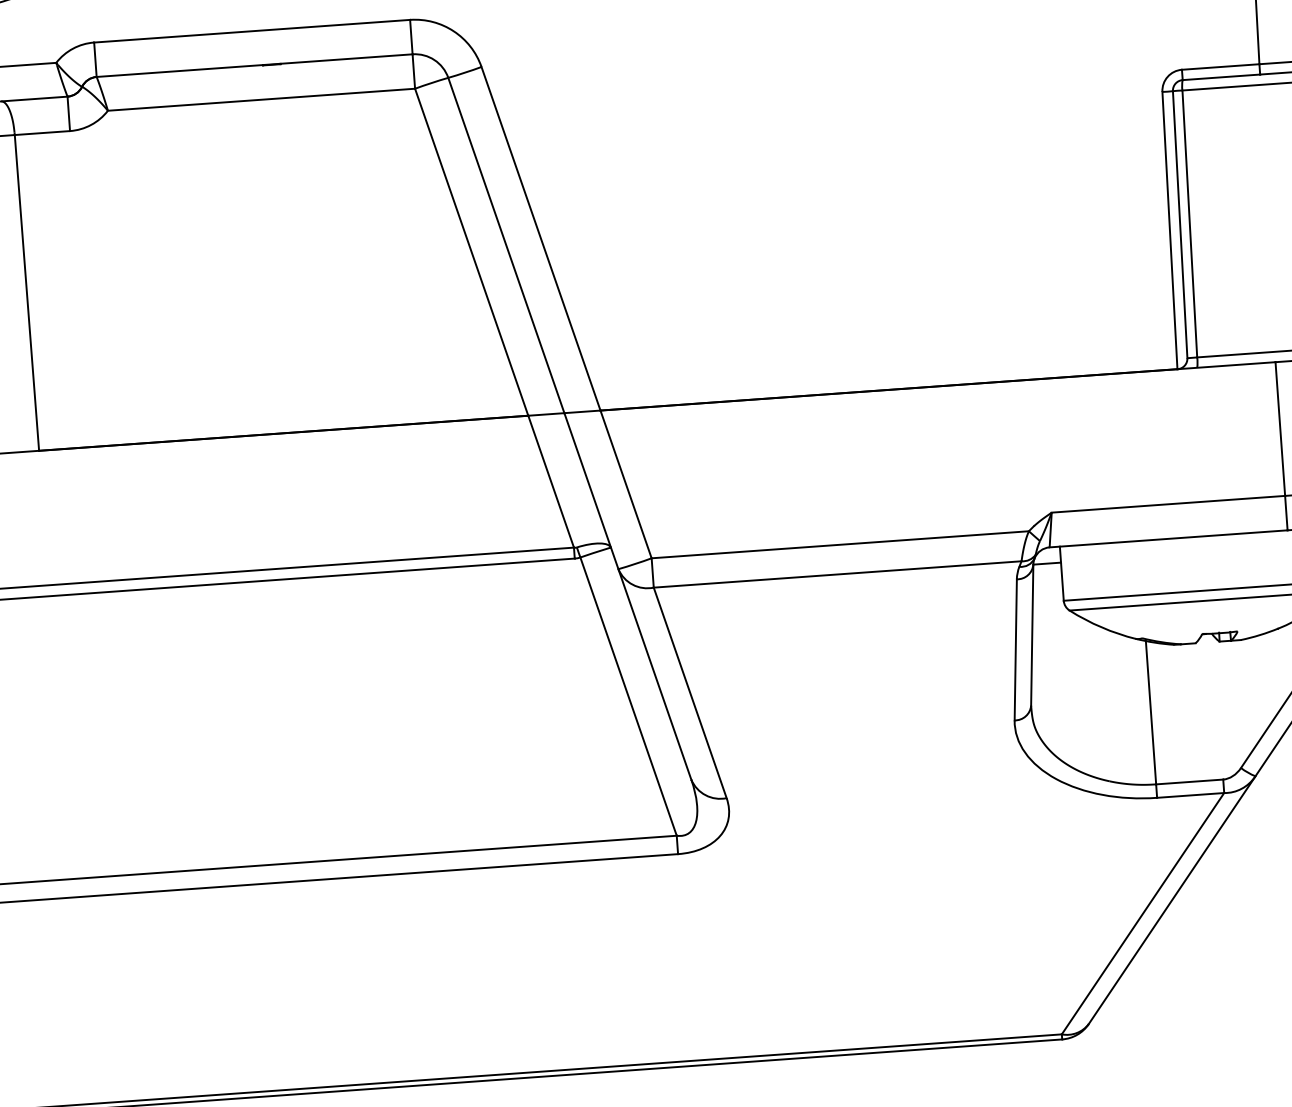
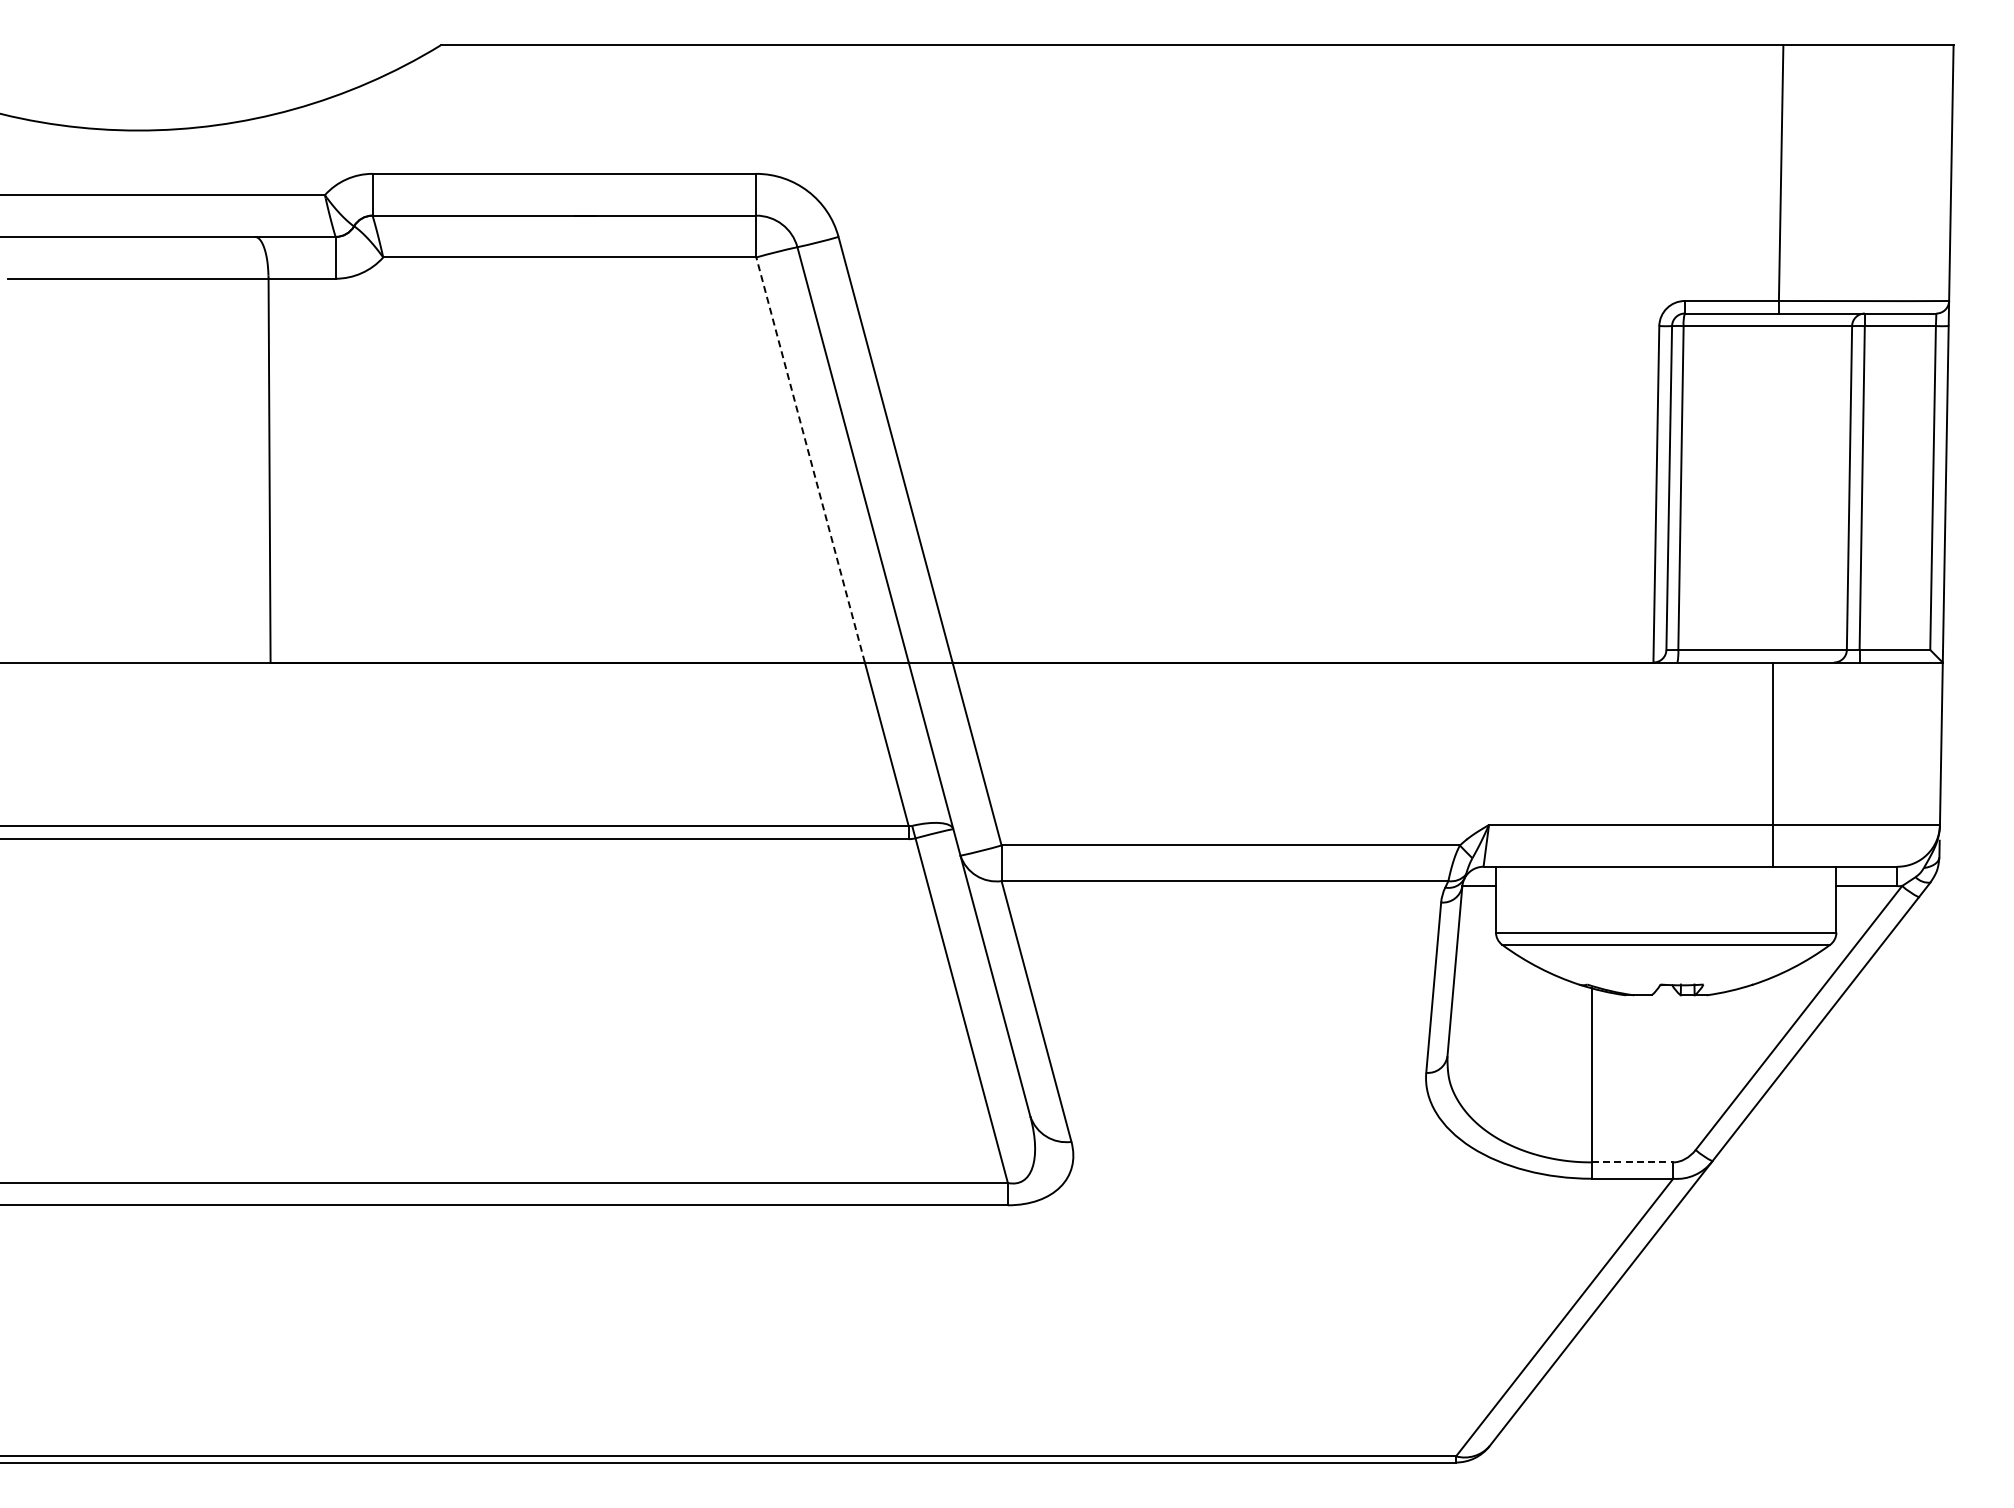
line: (471, 251) -> (810, 459), solid -> dashed
line: (1189, 782) -> (1632, 1162), solid -> dashed

